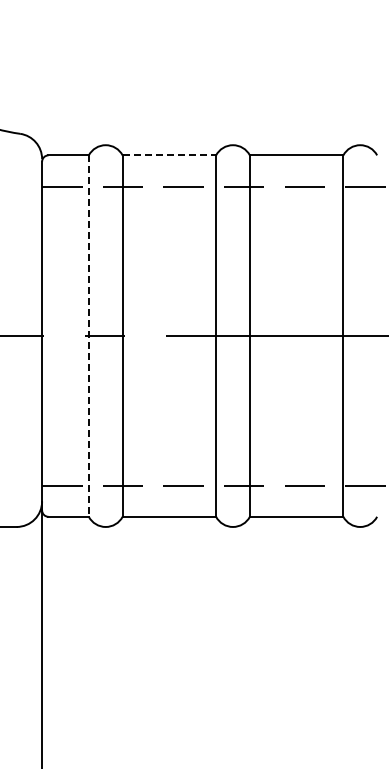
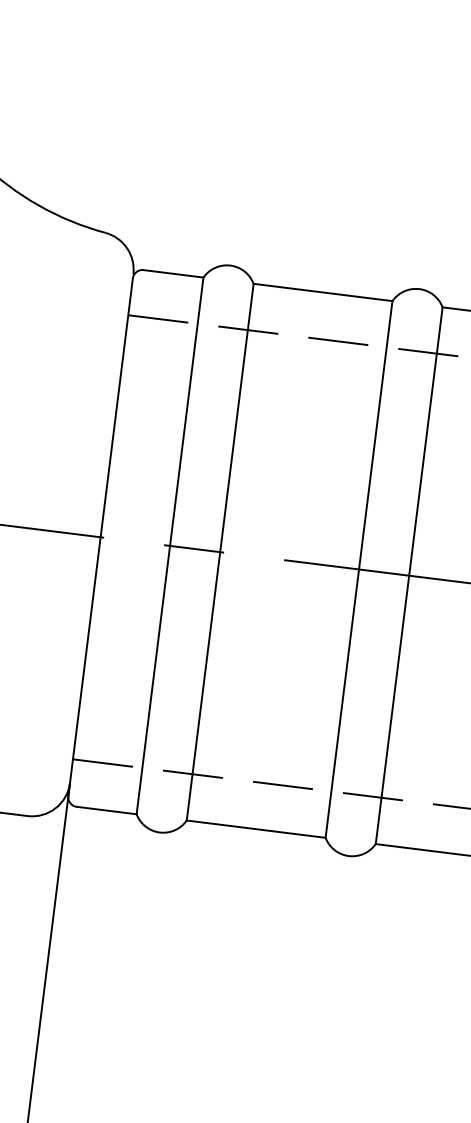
line: (169, 155) -> (323, 292), dashed -> solid
line: (88, 336) -> (169, 546), dashed -> solid

